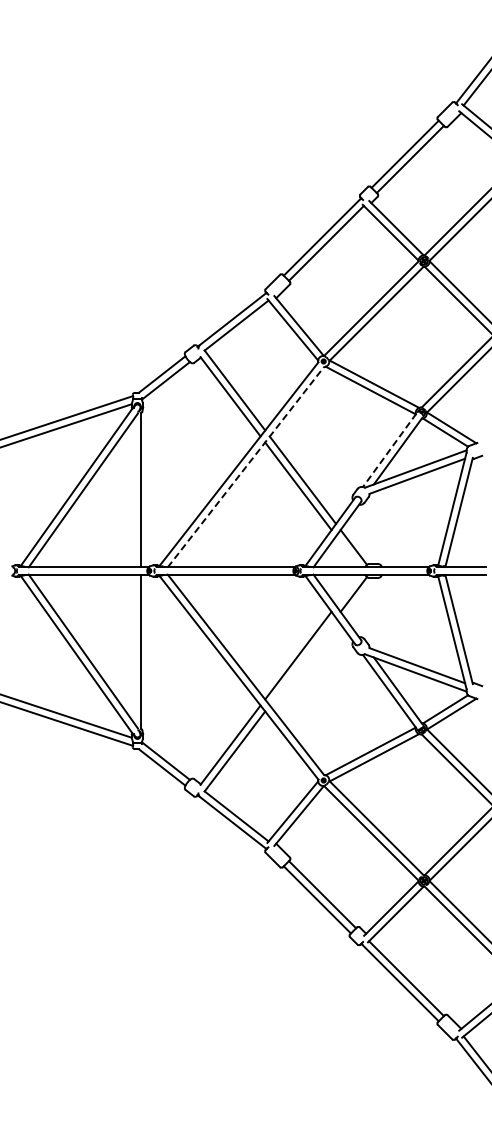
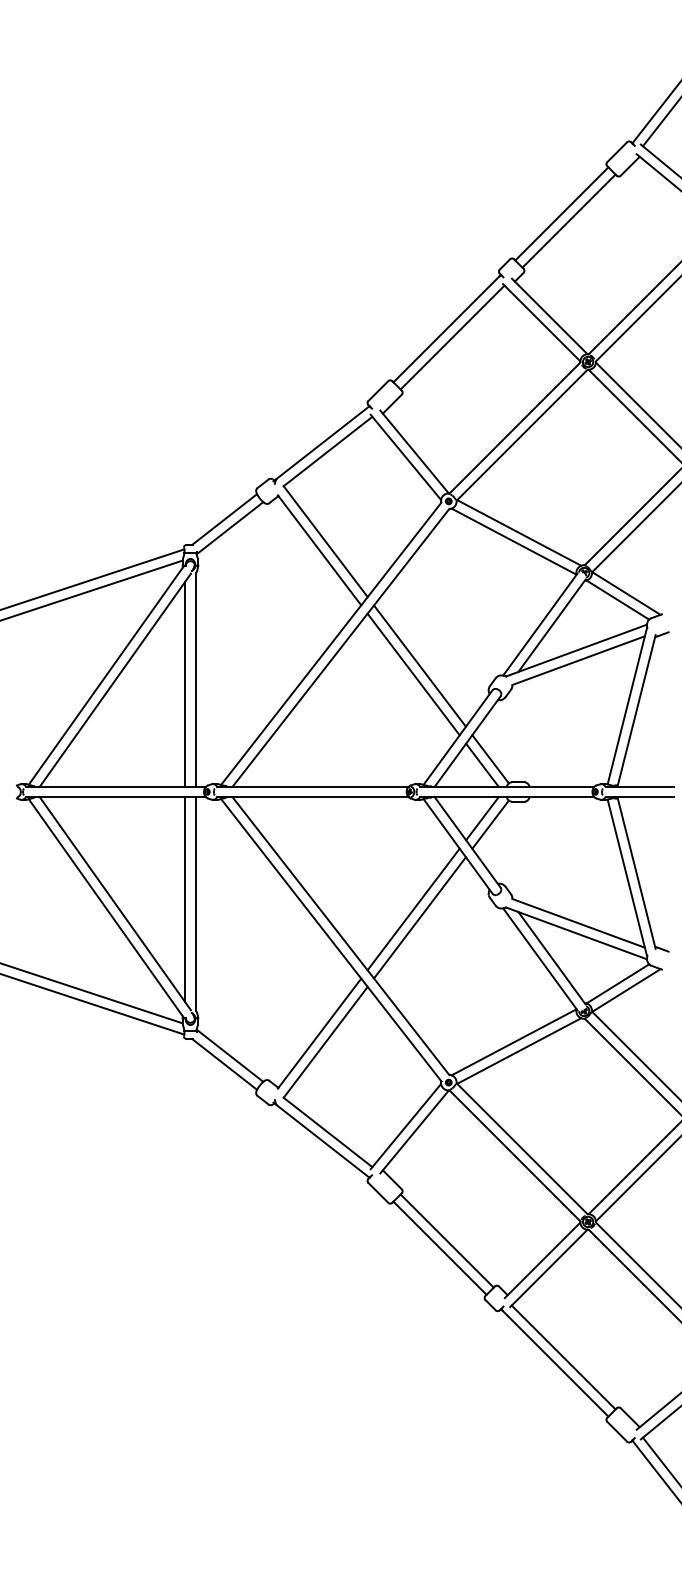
line: (389, 450) -> (540, 624), dashed -> solid
line: (246, 466) -> (341, 647), dashed -> solid
line: (133, 493) -> (184, 684), added
line: (347, 551) -> (481, 764), added
line: (347, 589) -> (481, 817), added
line: (133, 648) -> (184, 899), added
line: (302, 661) -> (419, 917), added

